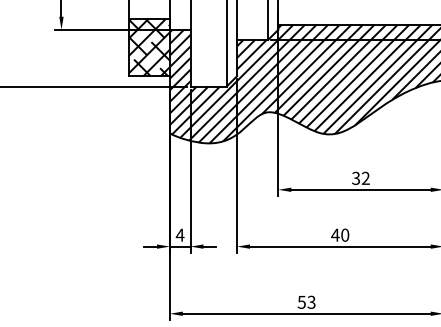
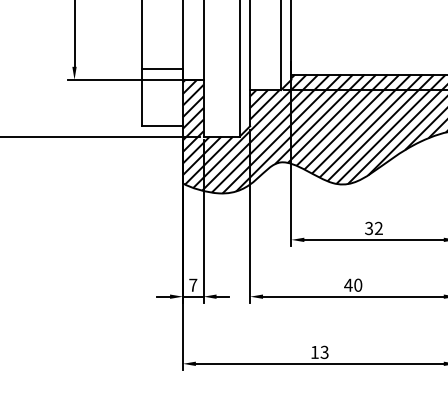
hatch: (148, 47) -> (161, 97), removed
text: (179, 234) -> (192, 284), 4 -> 7
text: (301, 302) -> (314, 352), 53 -> 13

